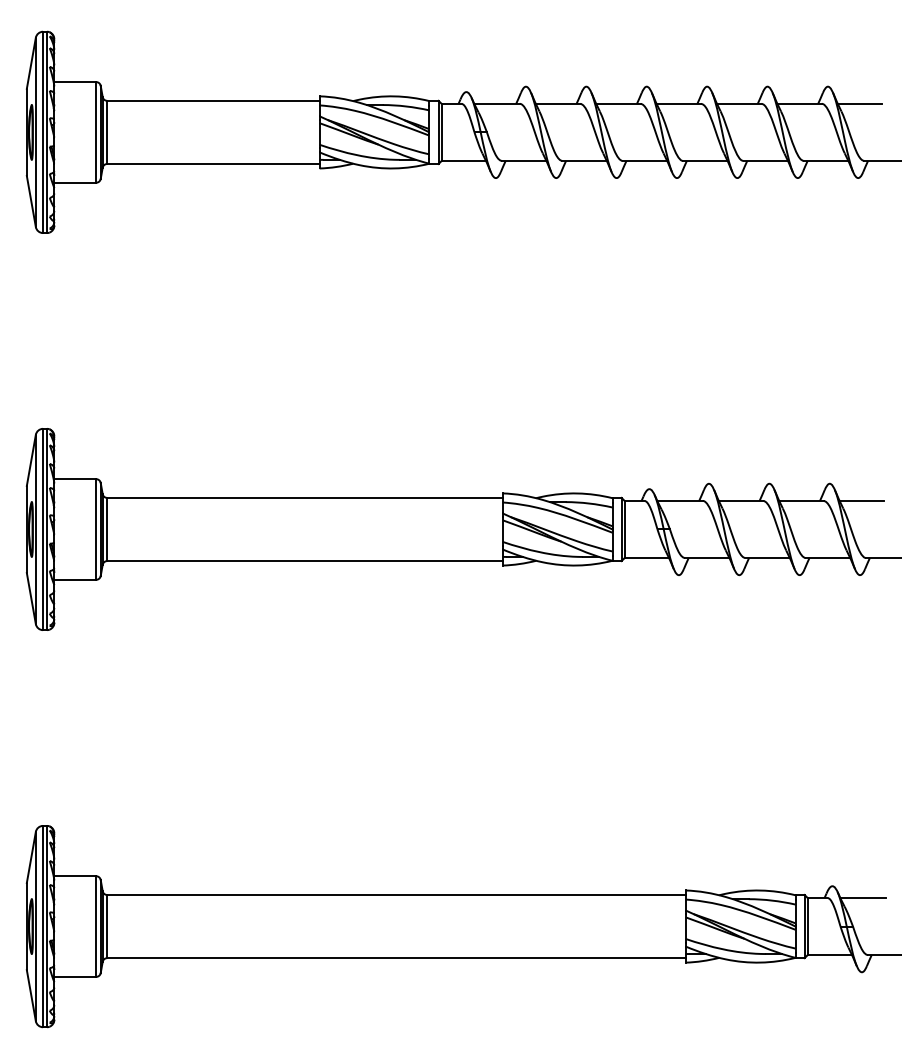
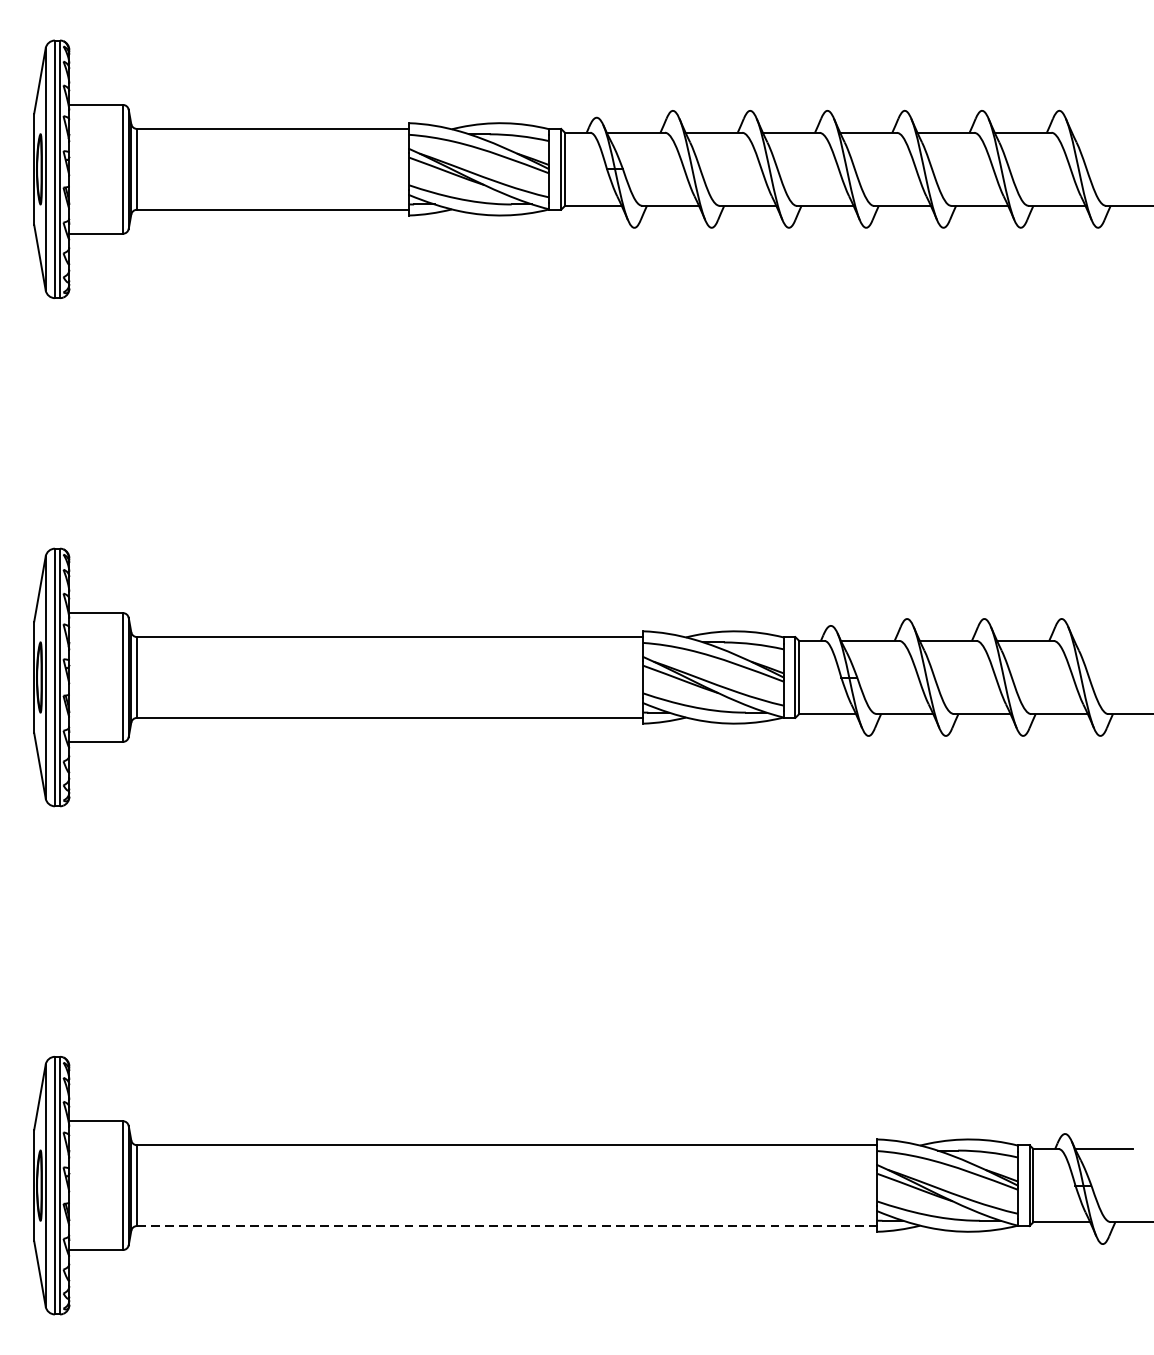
line: (859, 103) -> (1099, 132), removed
line: (861, 500) -> (1102, 640), removed
line: (396, 958) -> (507, 1226), solid -> dashed

